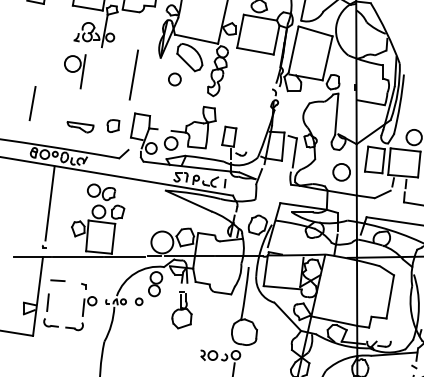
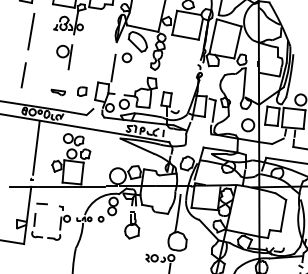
part: (74, 72) -> (64, 57), moved
line: (134, 74) -> (31, 31), moved
line: (156, 92) -> (113, 67), added
part: (79, 127) -> (57, 92), size x0.71

